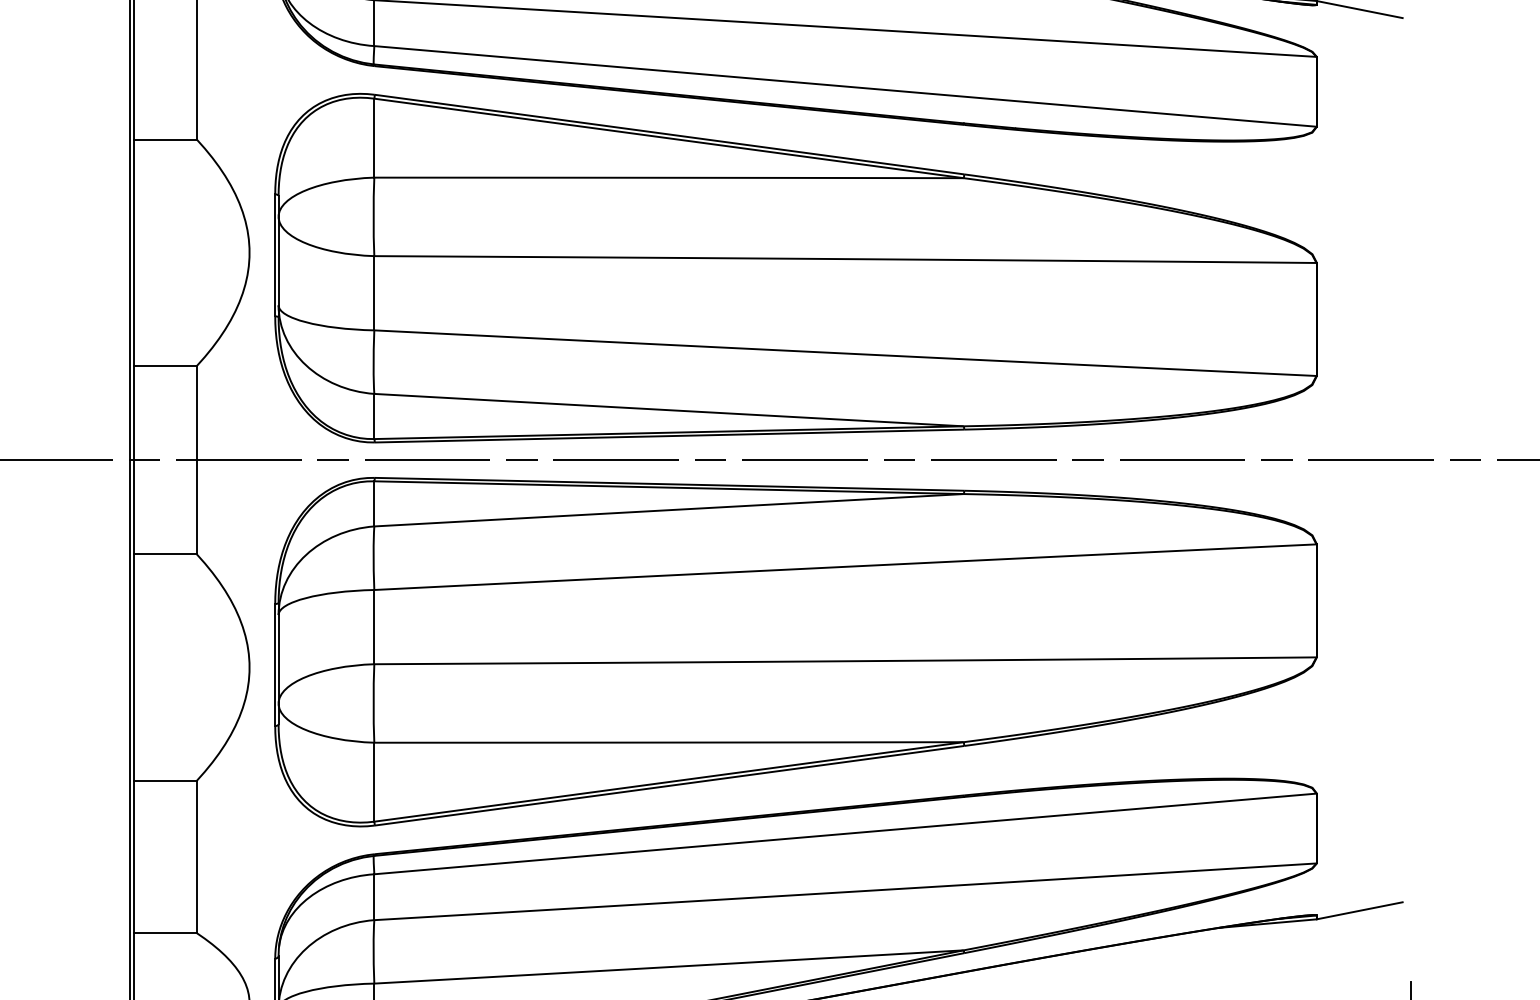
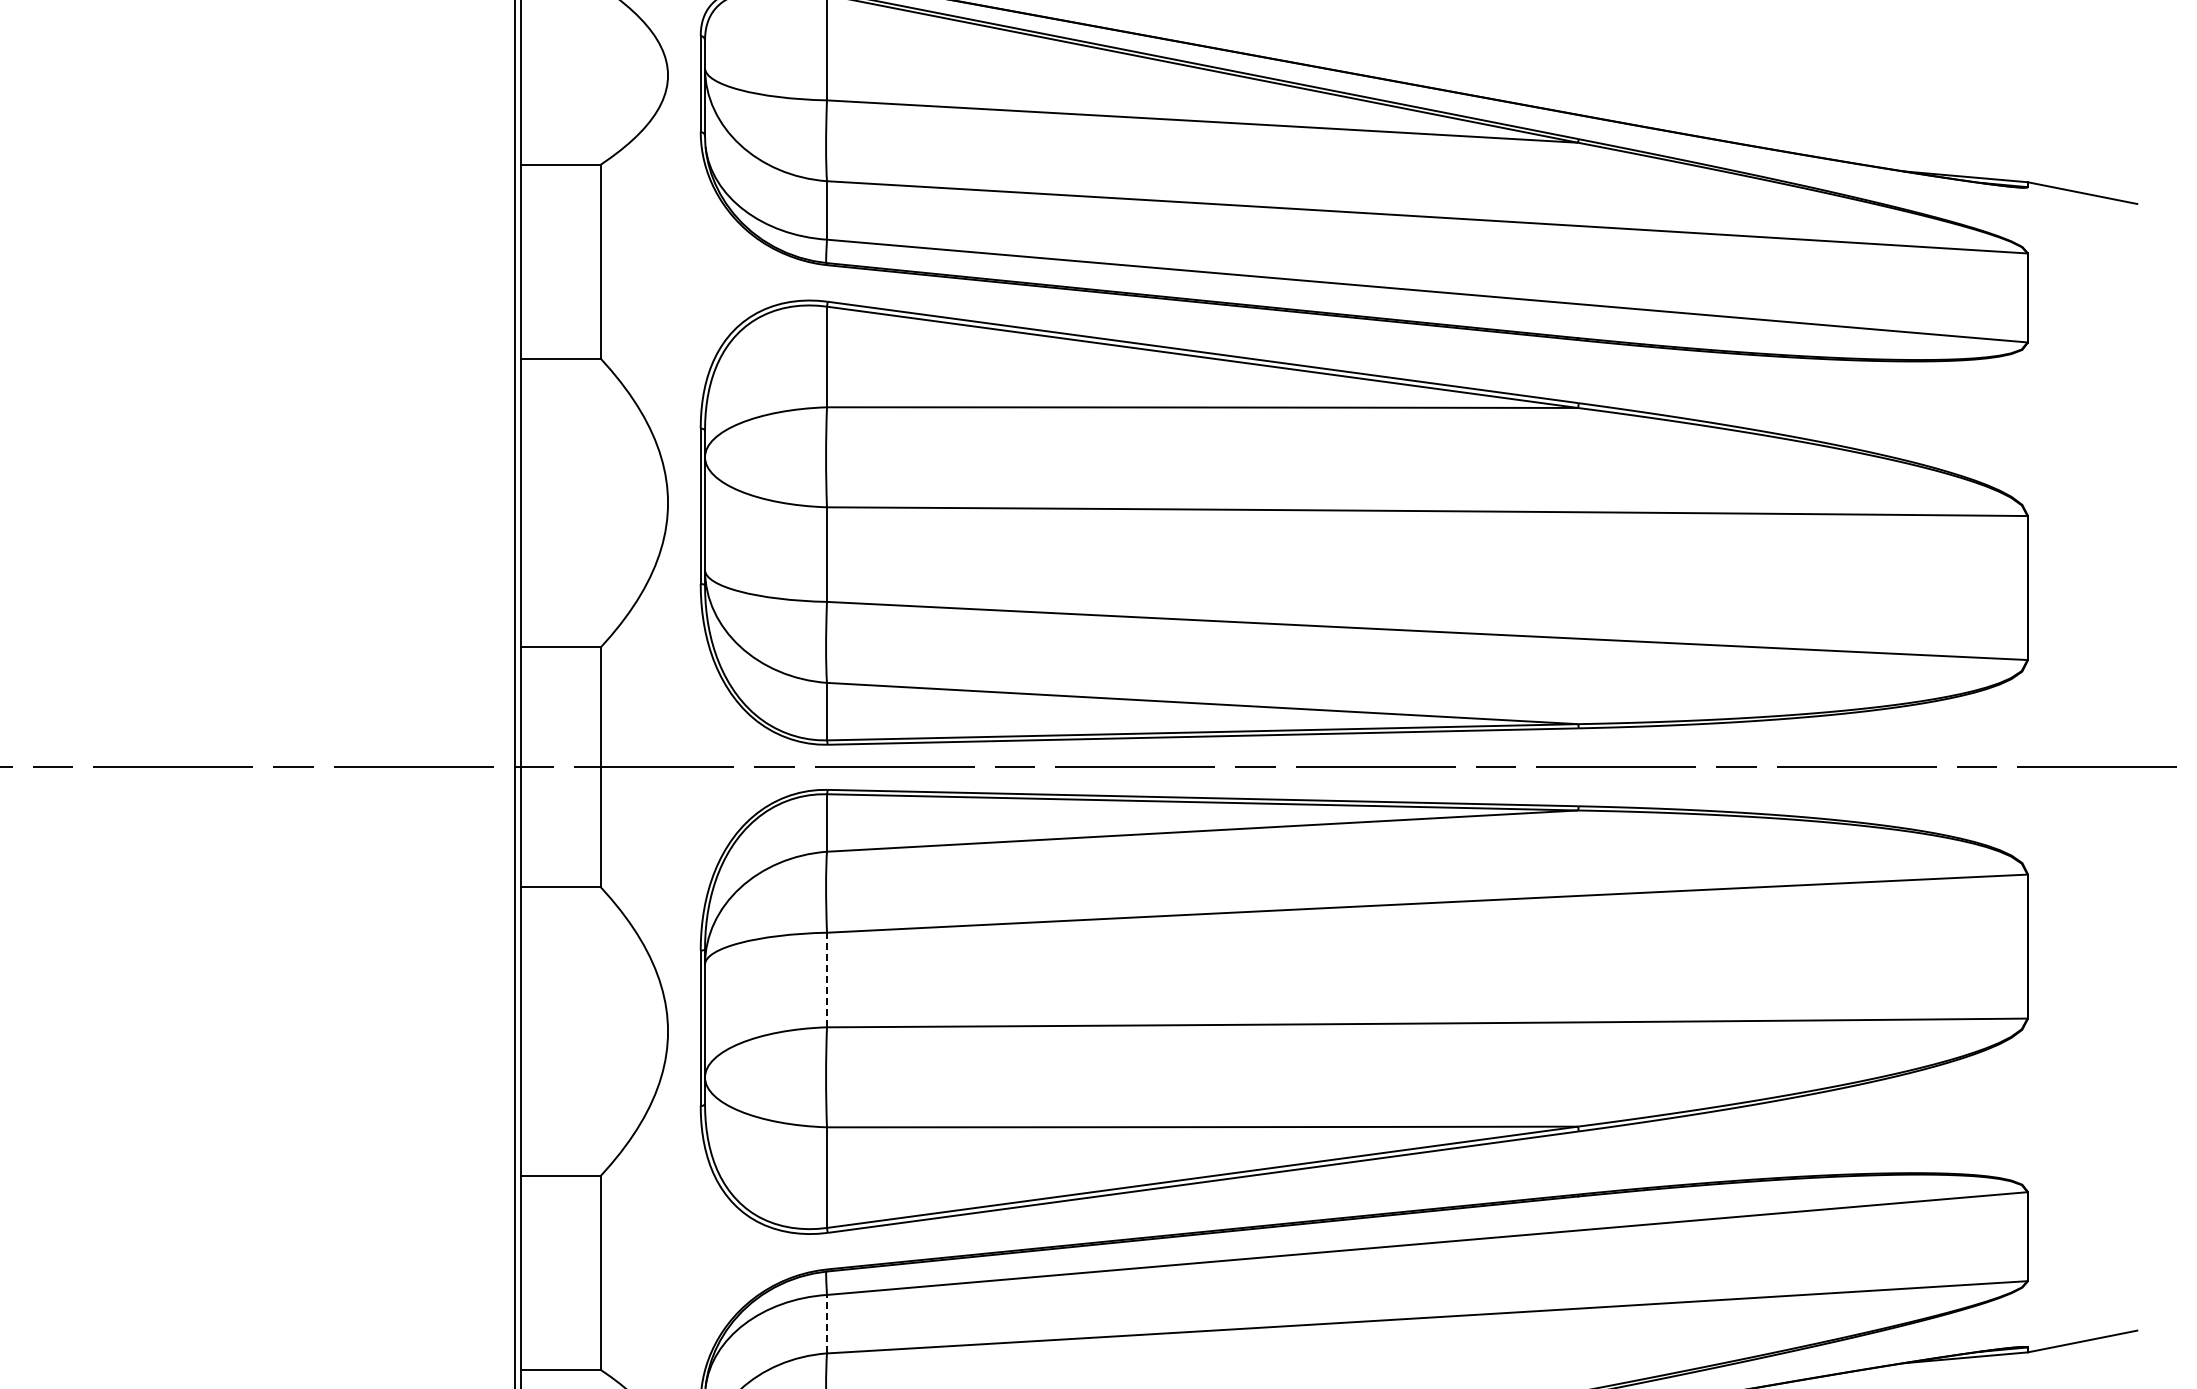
line: (373, 626) -> (826, 979), solid -> dashed
line: (373, 896) -> (826, 1323), solid -> dashed

